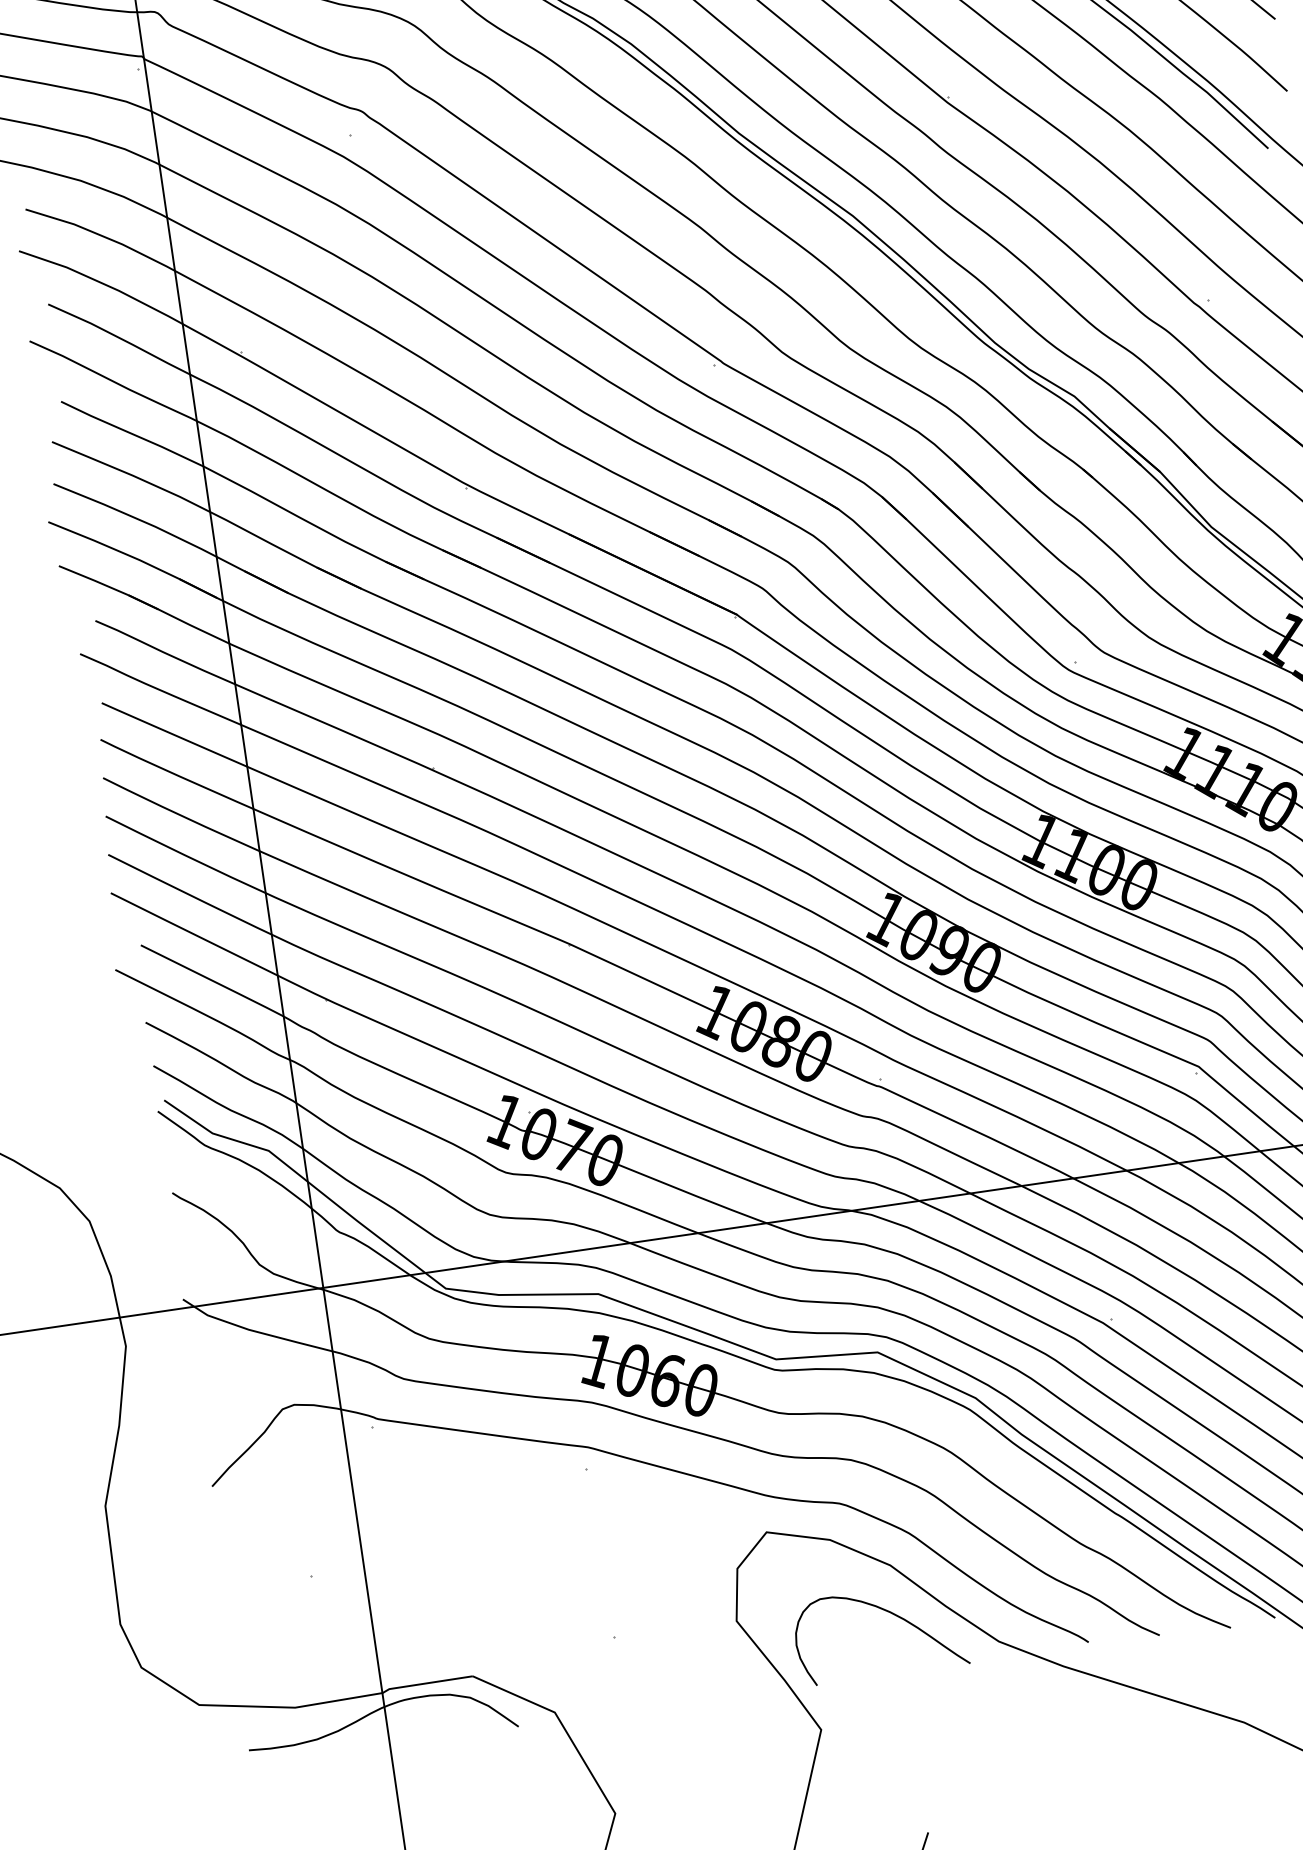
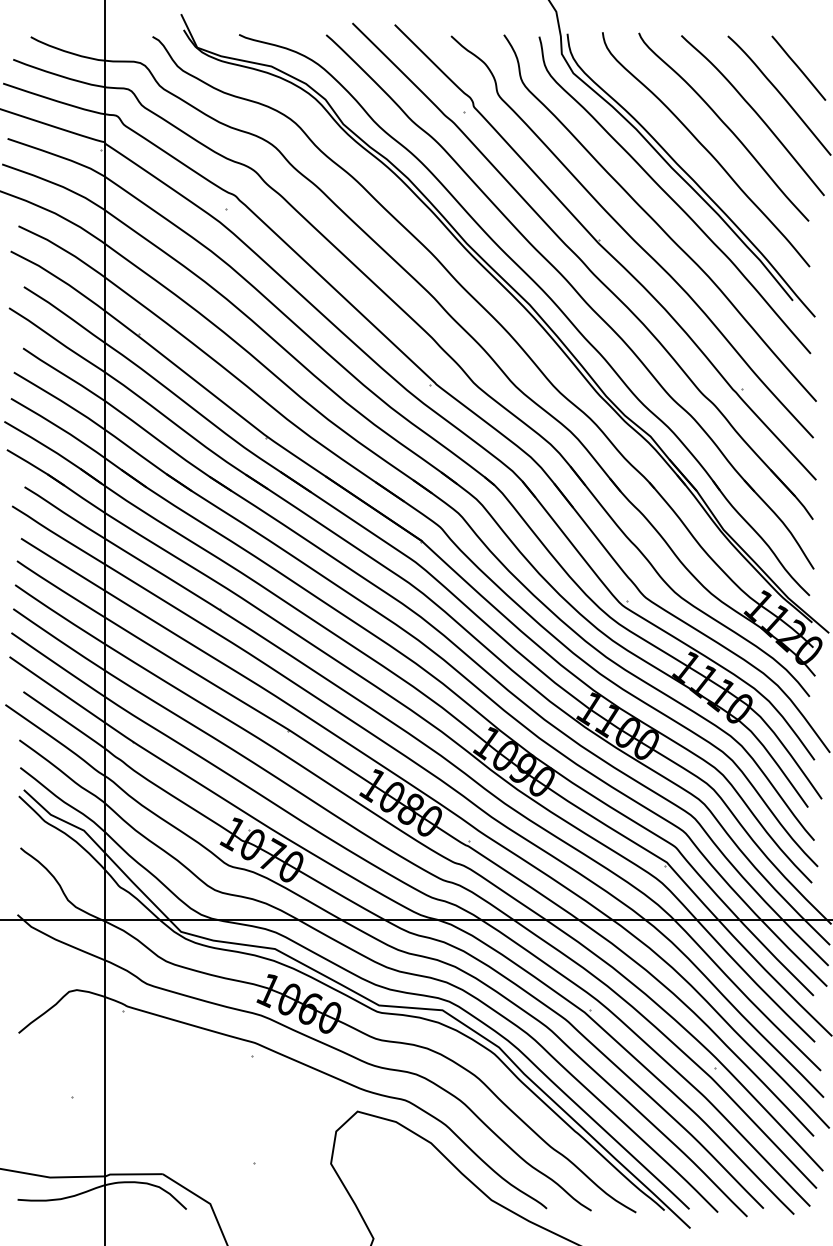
curve: (889, 1614) -> (426, 1173), removed

